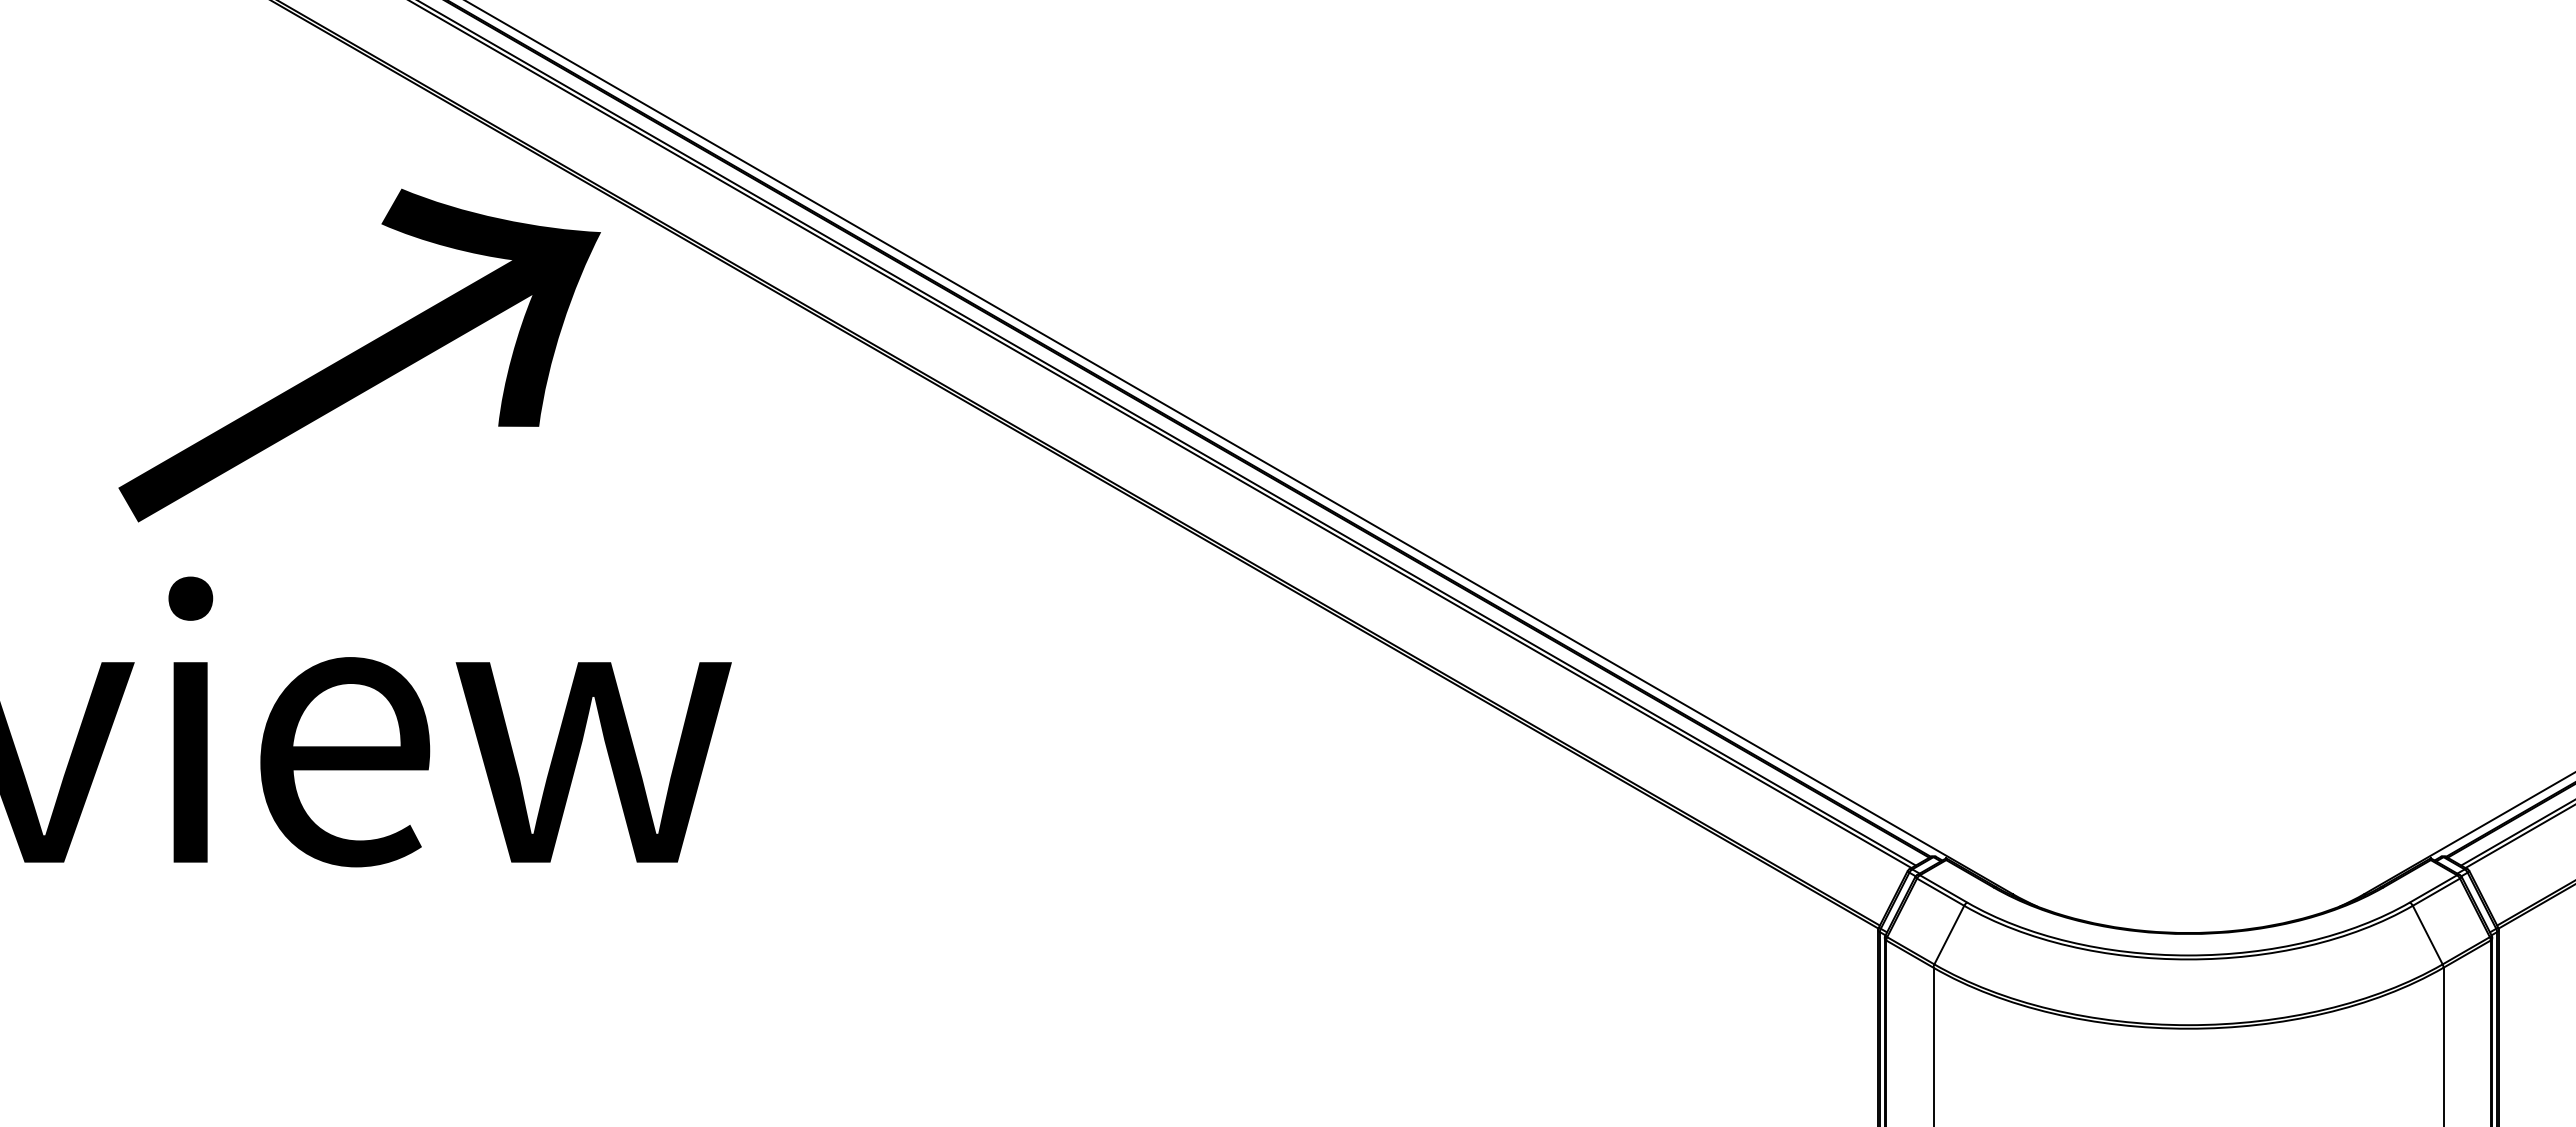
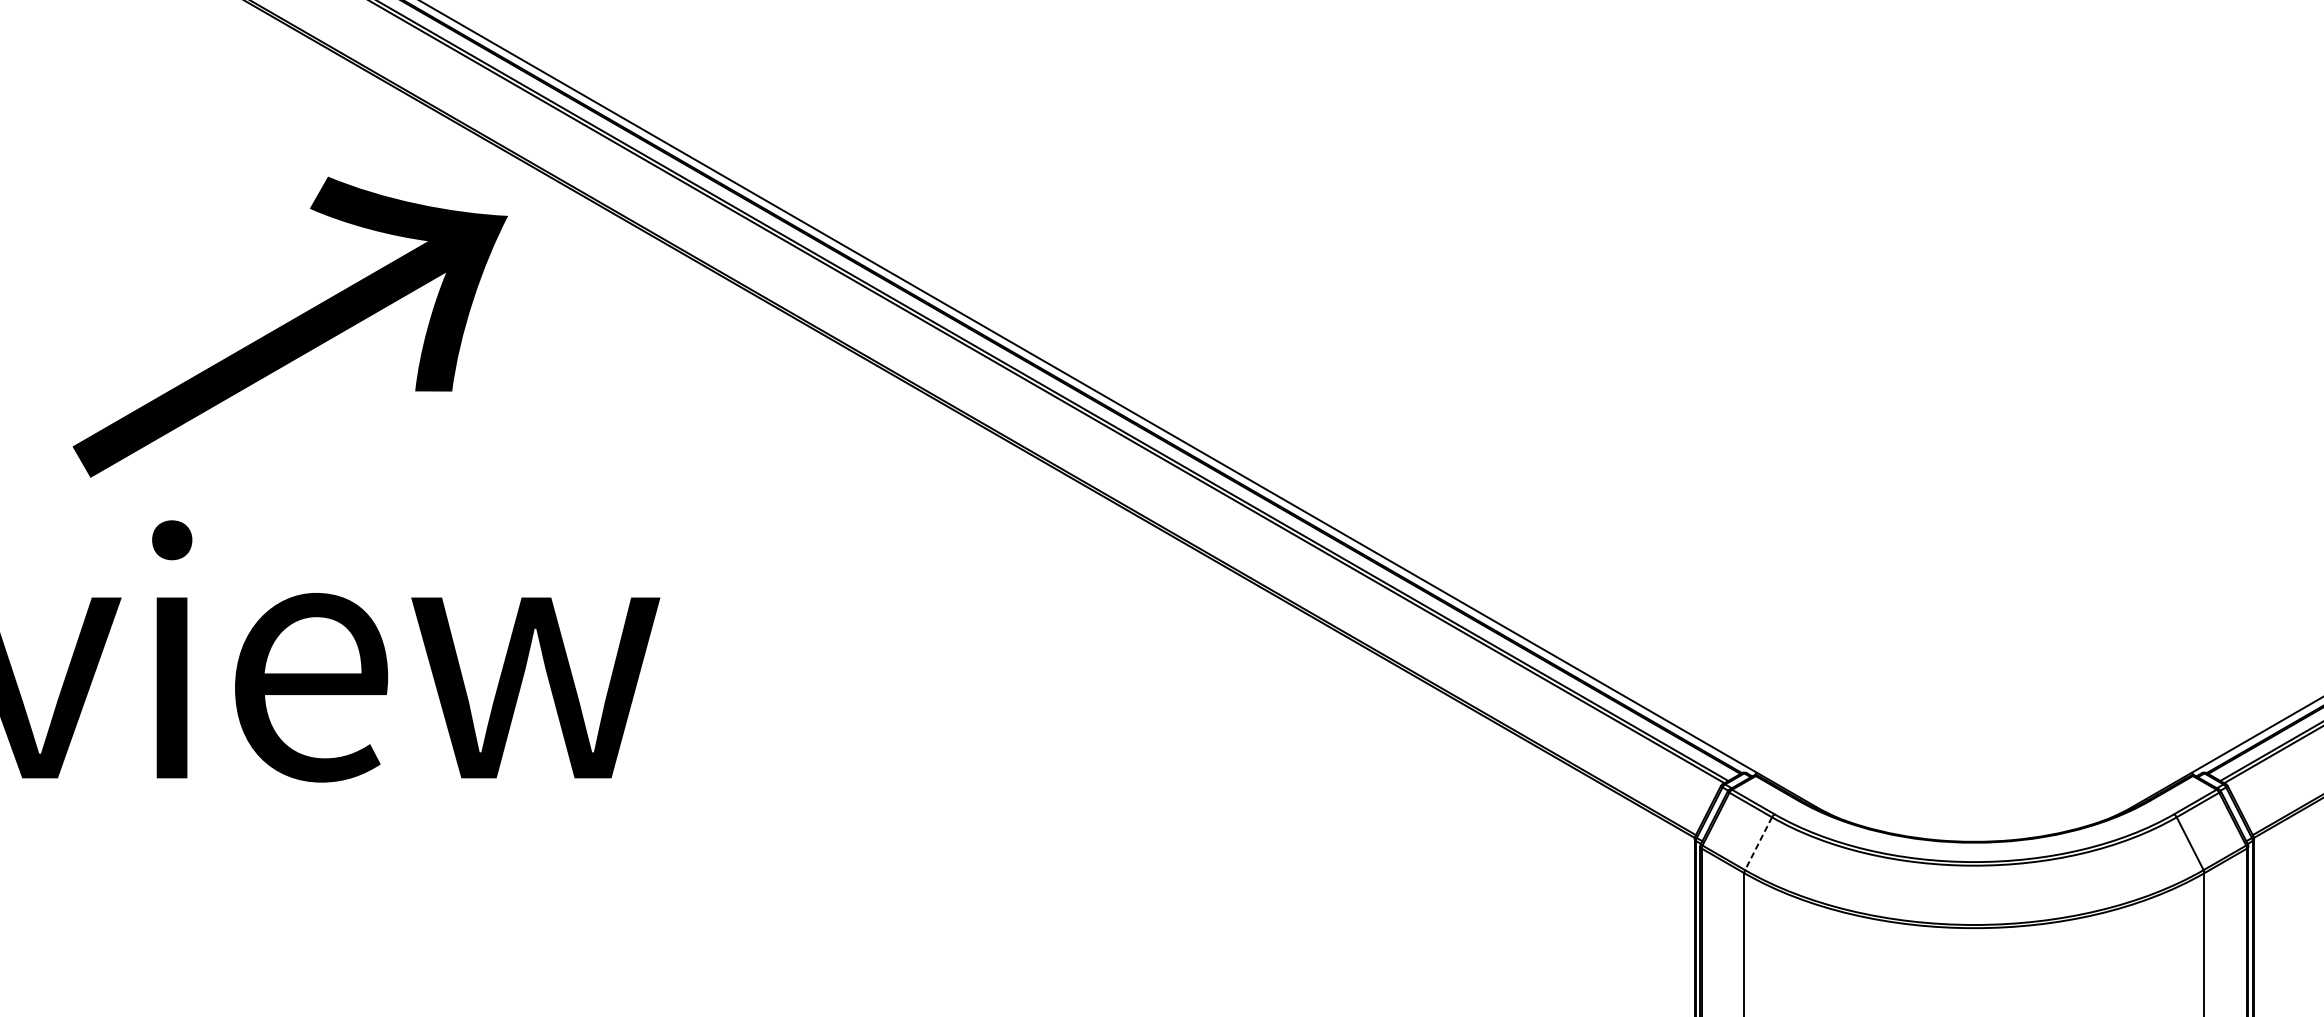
text: (359, 355) -> (290, 327), moved
line: (1949, 935) -> (1758, 844), solid -> dashed

